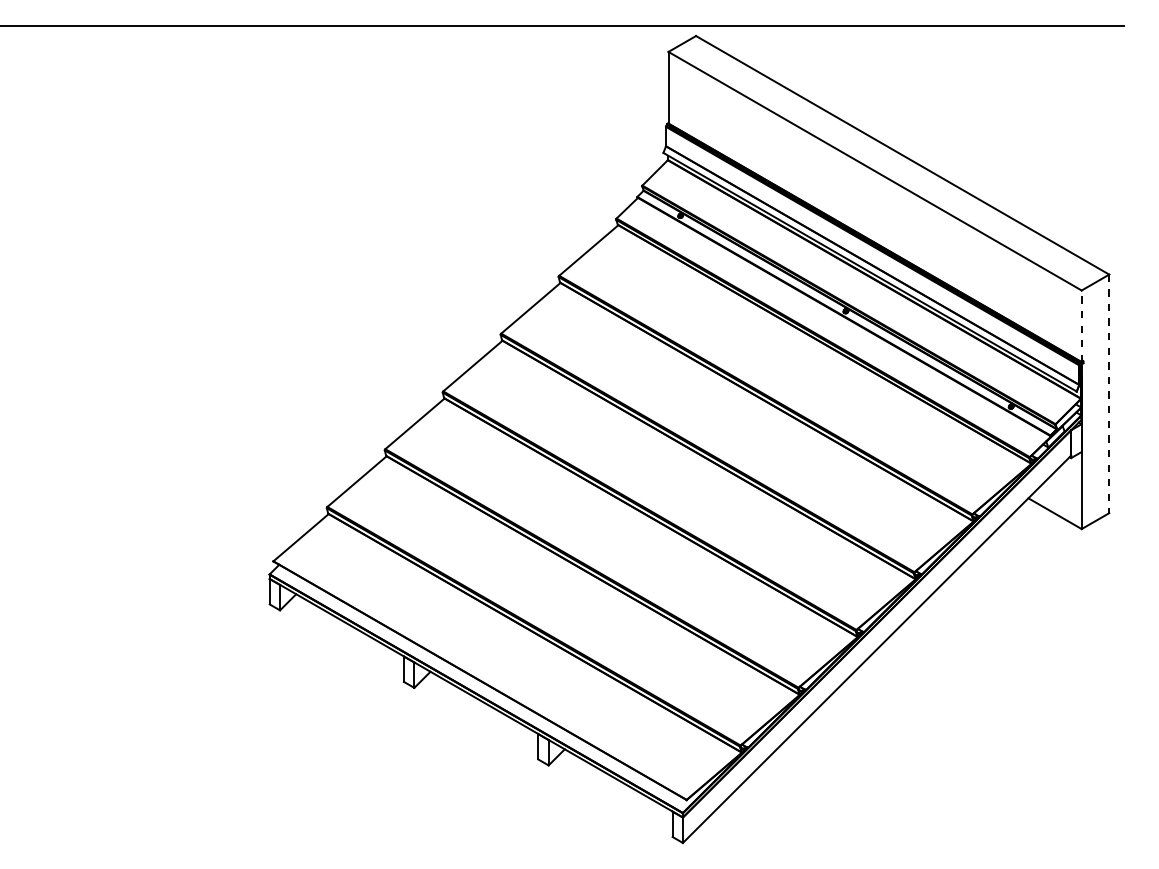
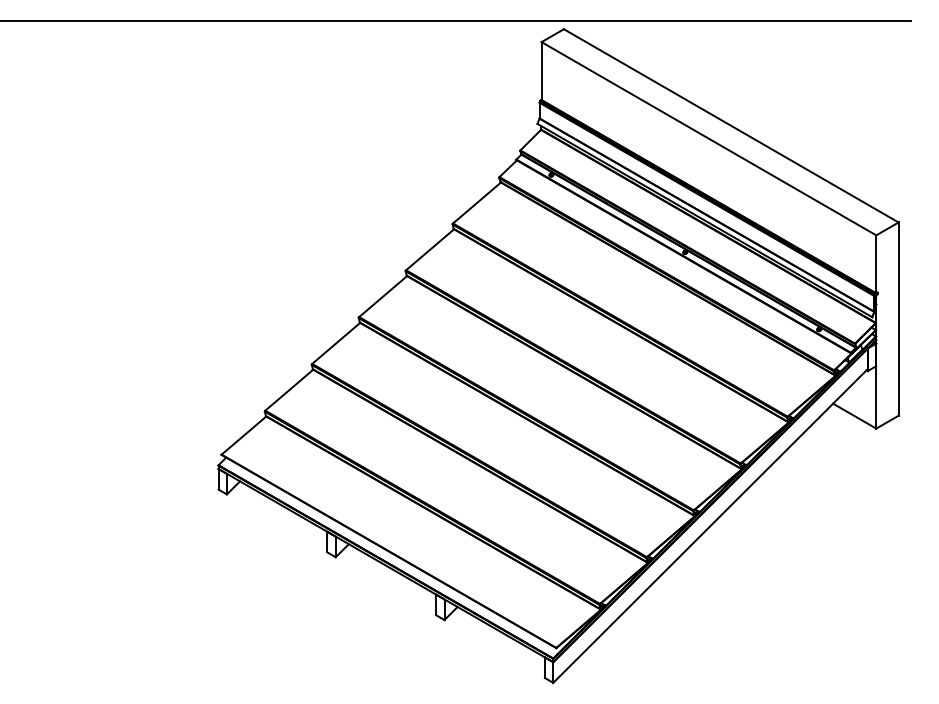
line: (1081, 326) -> (876, 264), dashed -> solid
line: (1109, 394) -> (898, 319), dashed -> solid

